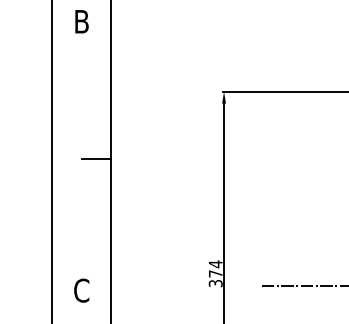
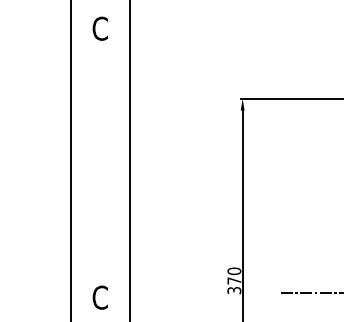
text: (81, 21) -> (100, 28), B -> C
line: (95, 159) -> (114, 166), removed
text: (215, 264) -> (234, 271), 374 -> 370

